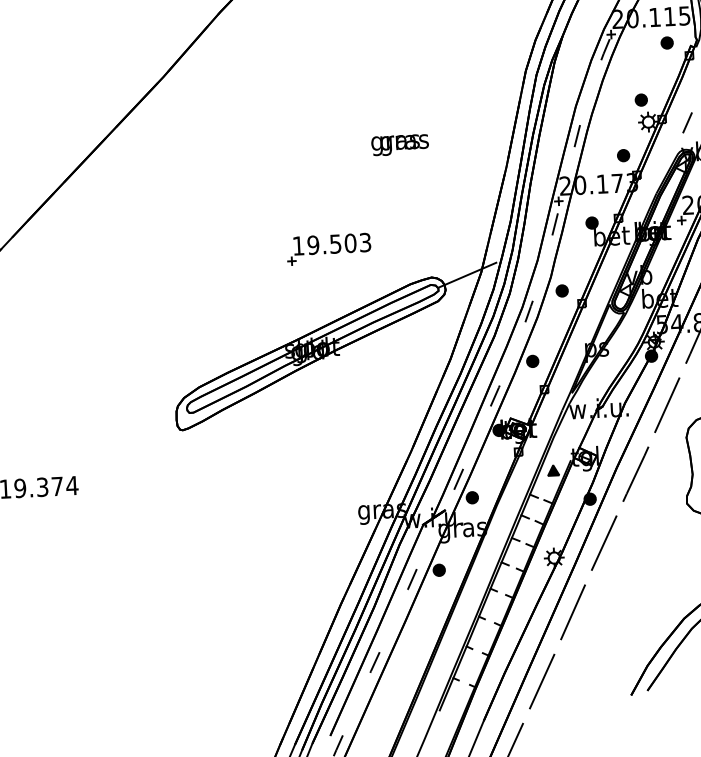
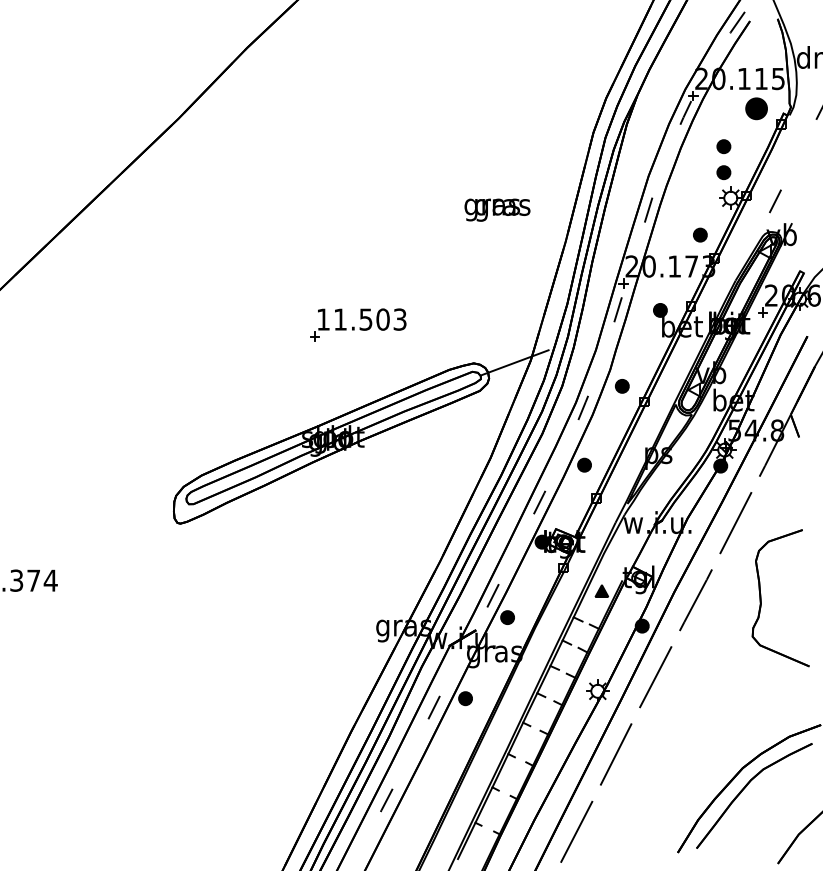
part: (666, 42) -> (756, 108), size x1.6
part: (639, 77) -> (723, 146), added
text: (400, 144) -> (497, 209), moved
text: (313, 245) -> (340, 319), 19.503 -> 11.503

